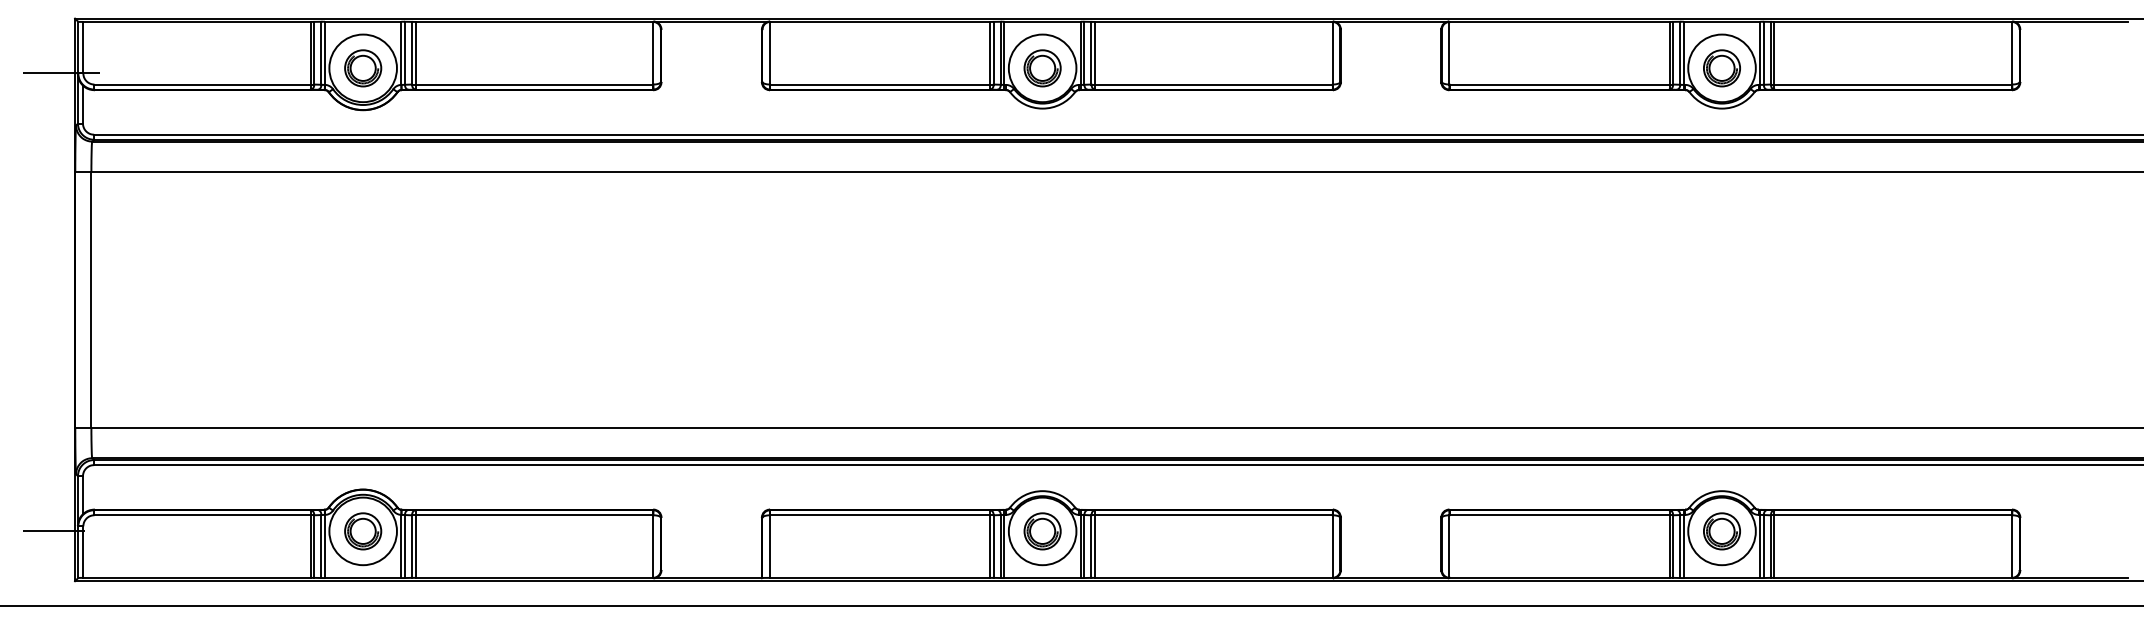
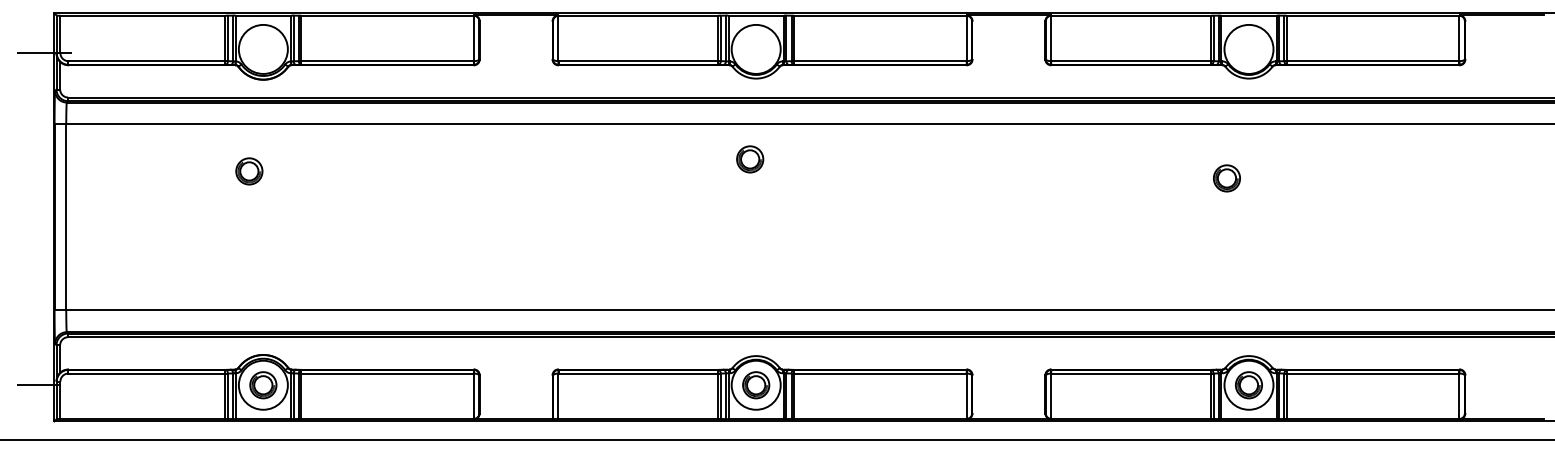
part: (363, 68) -> (249, 171), moved
part: (1043, 68) -> (750, 159), moved
part: (1721, 68) -> (1226, 178), moved

